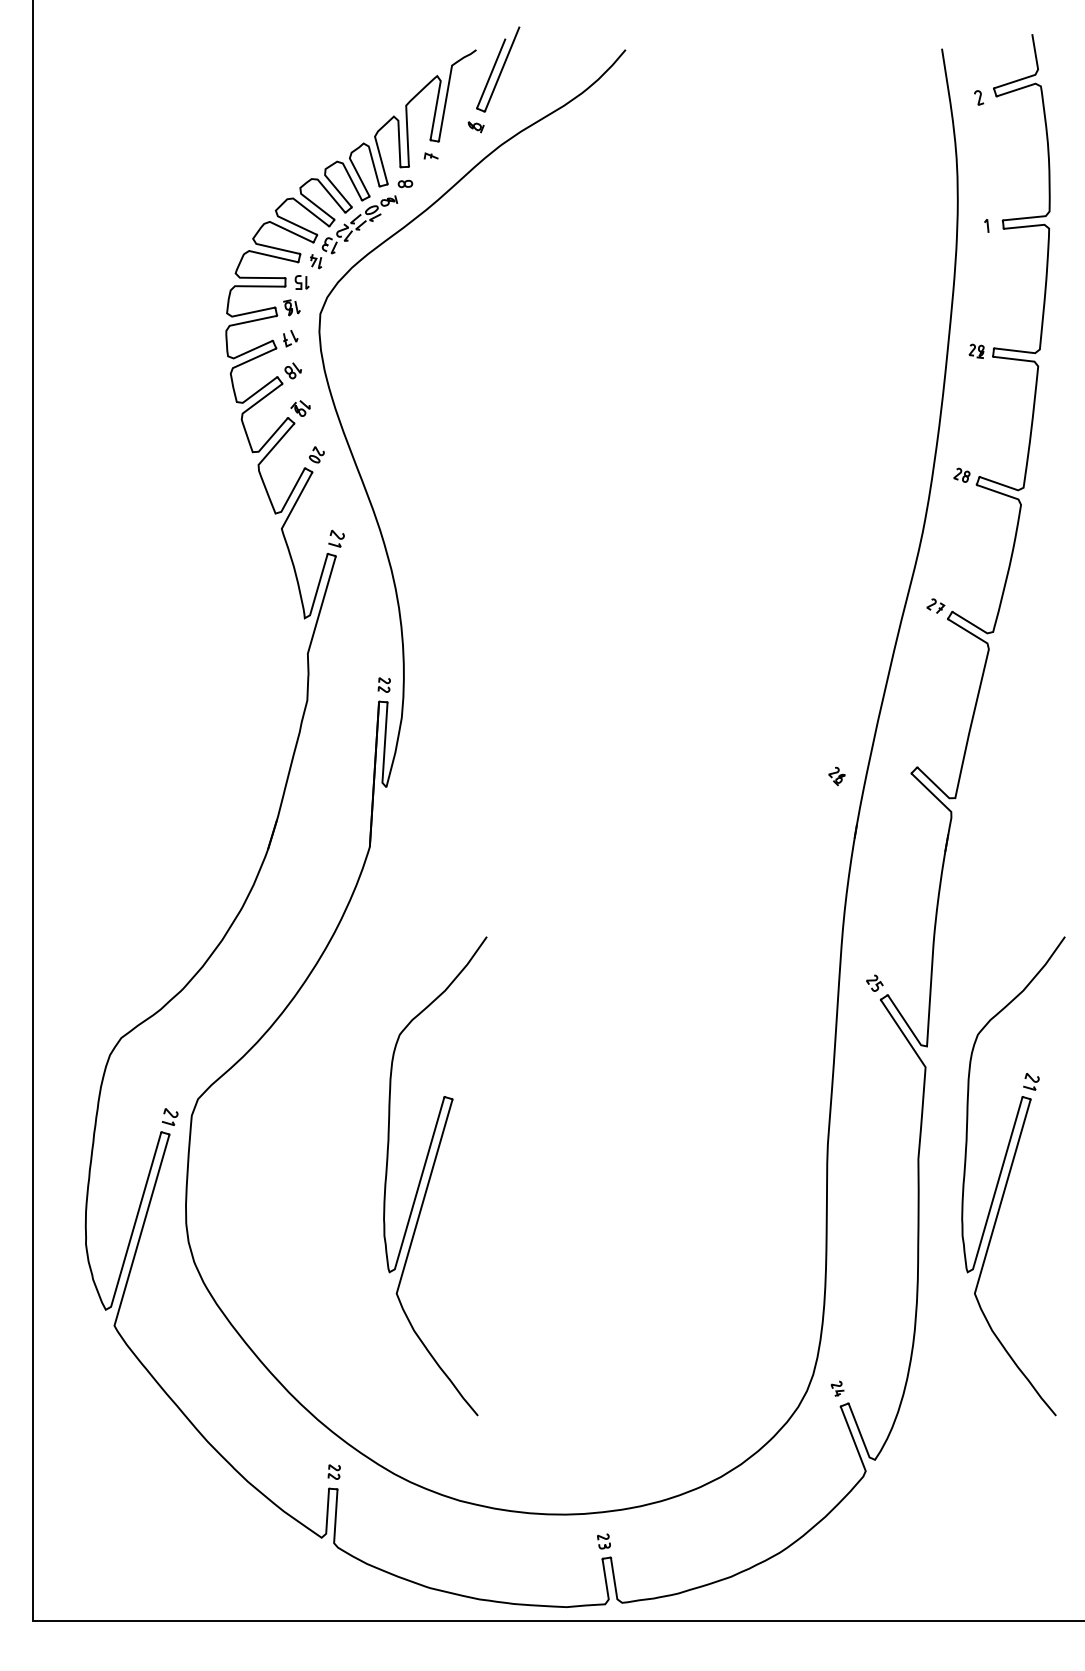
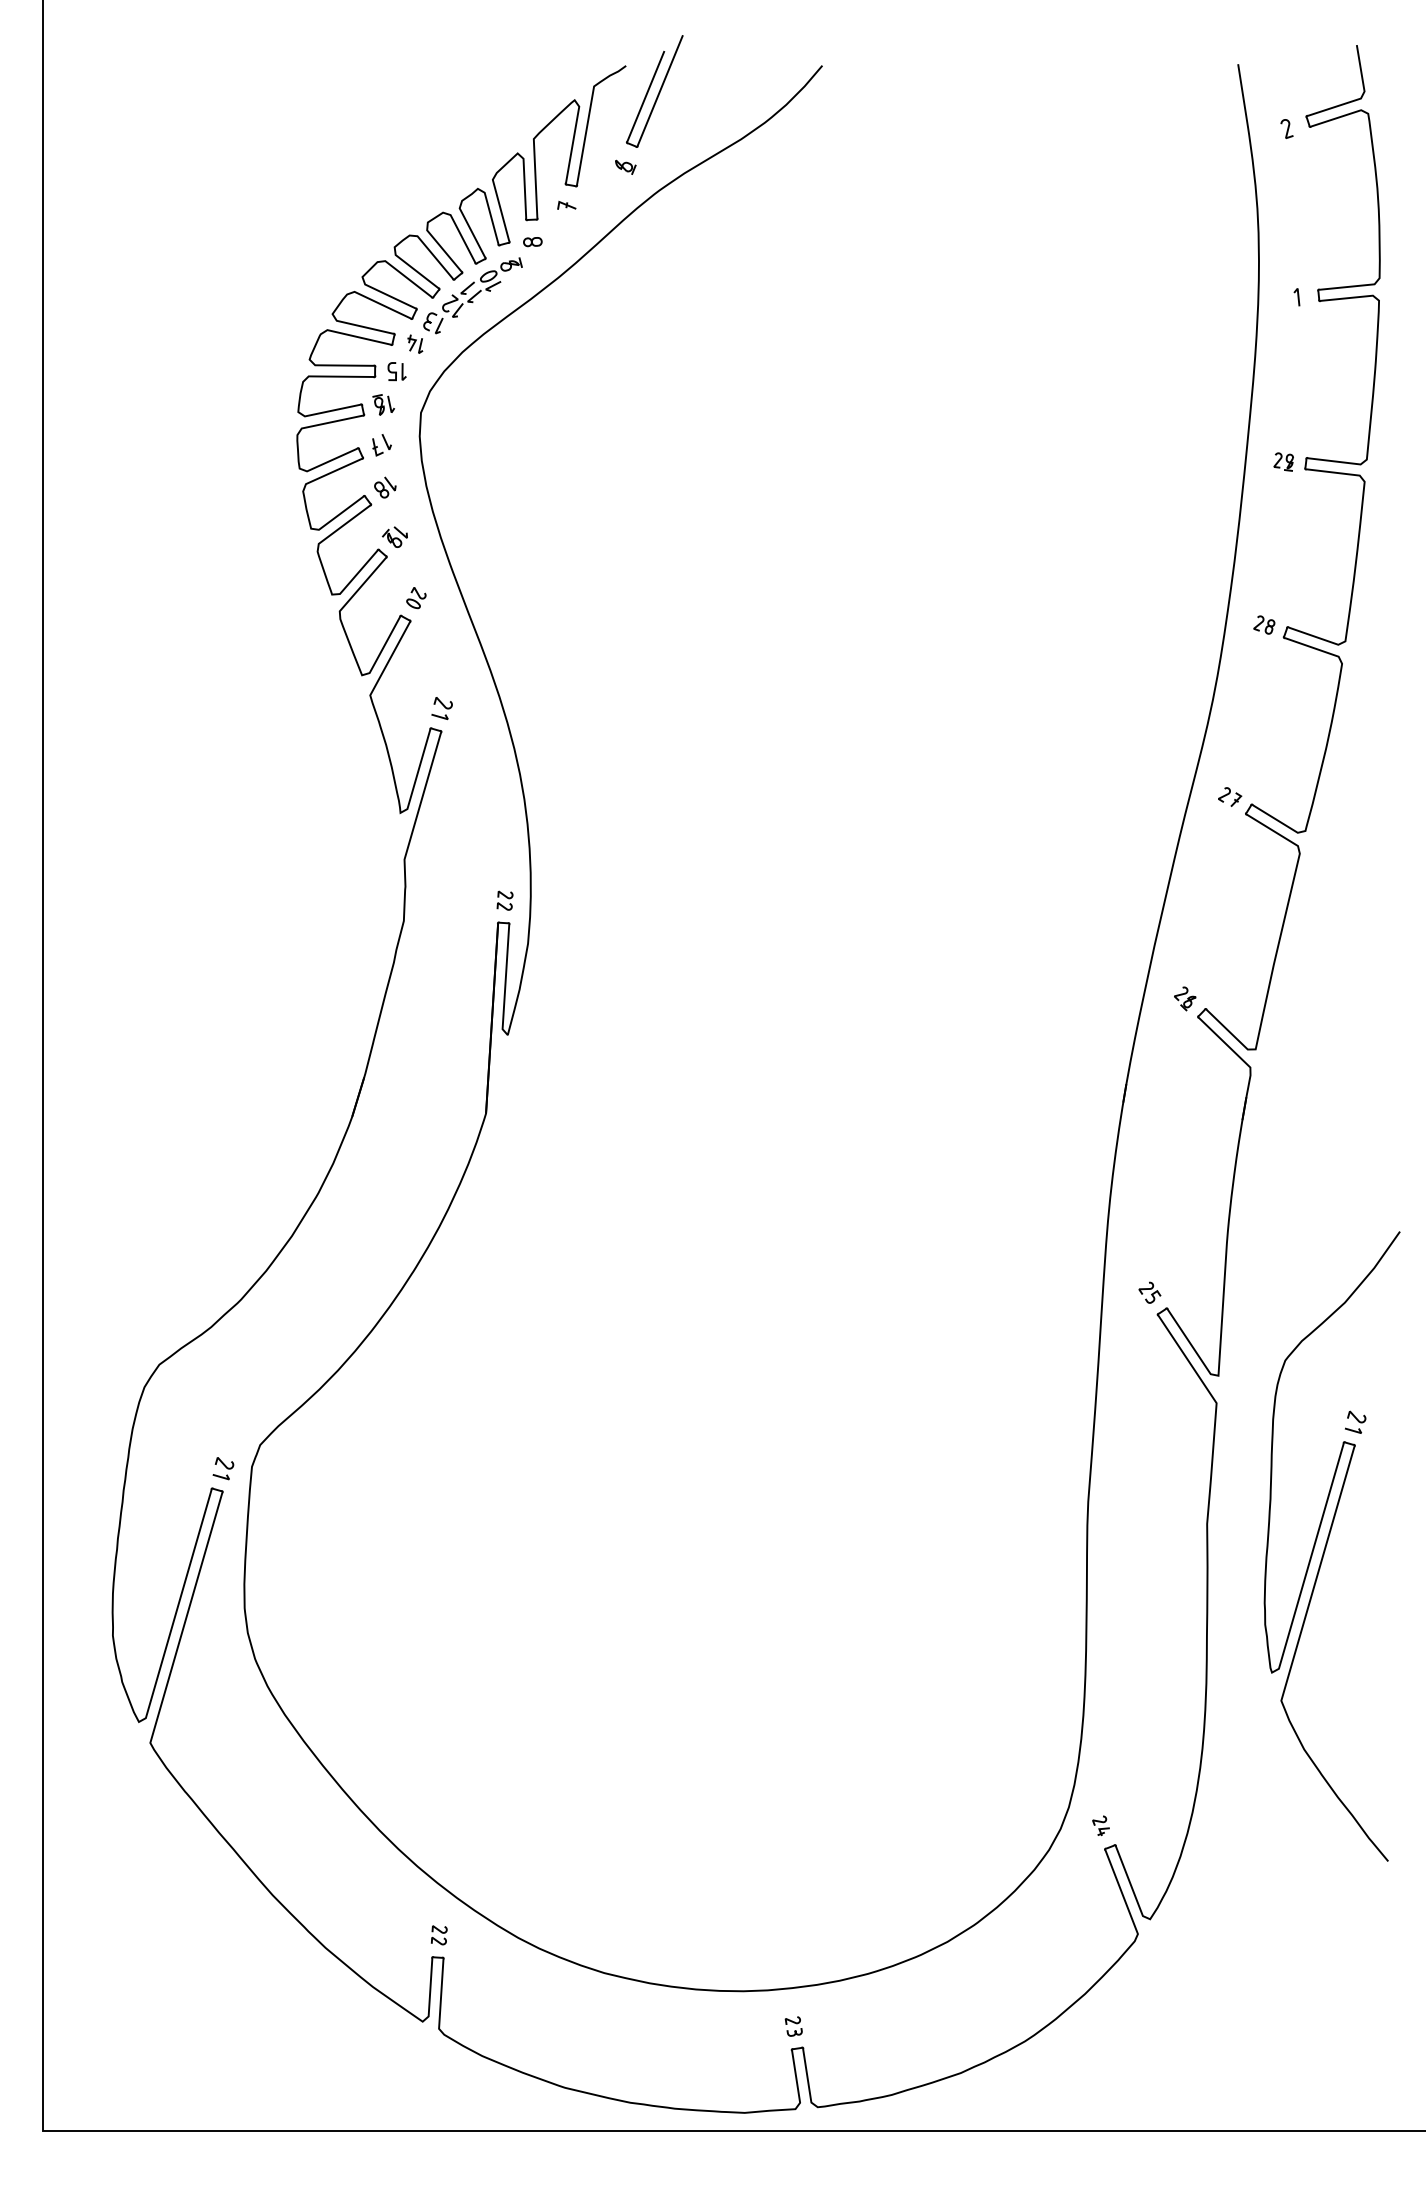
part: (837, 776) -> (1185, 998), moved
curve: (431, 1174) -> (567, 1544), removed

